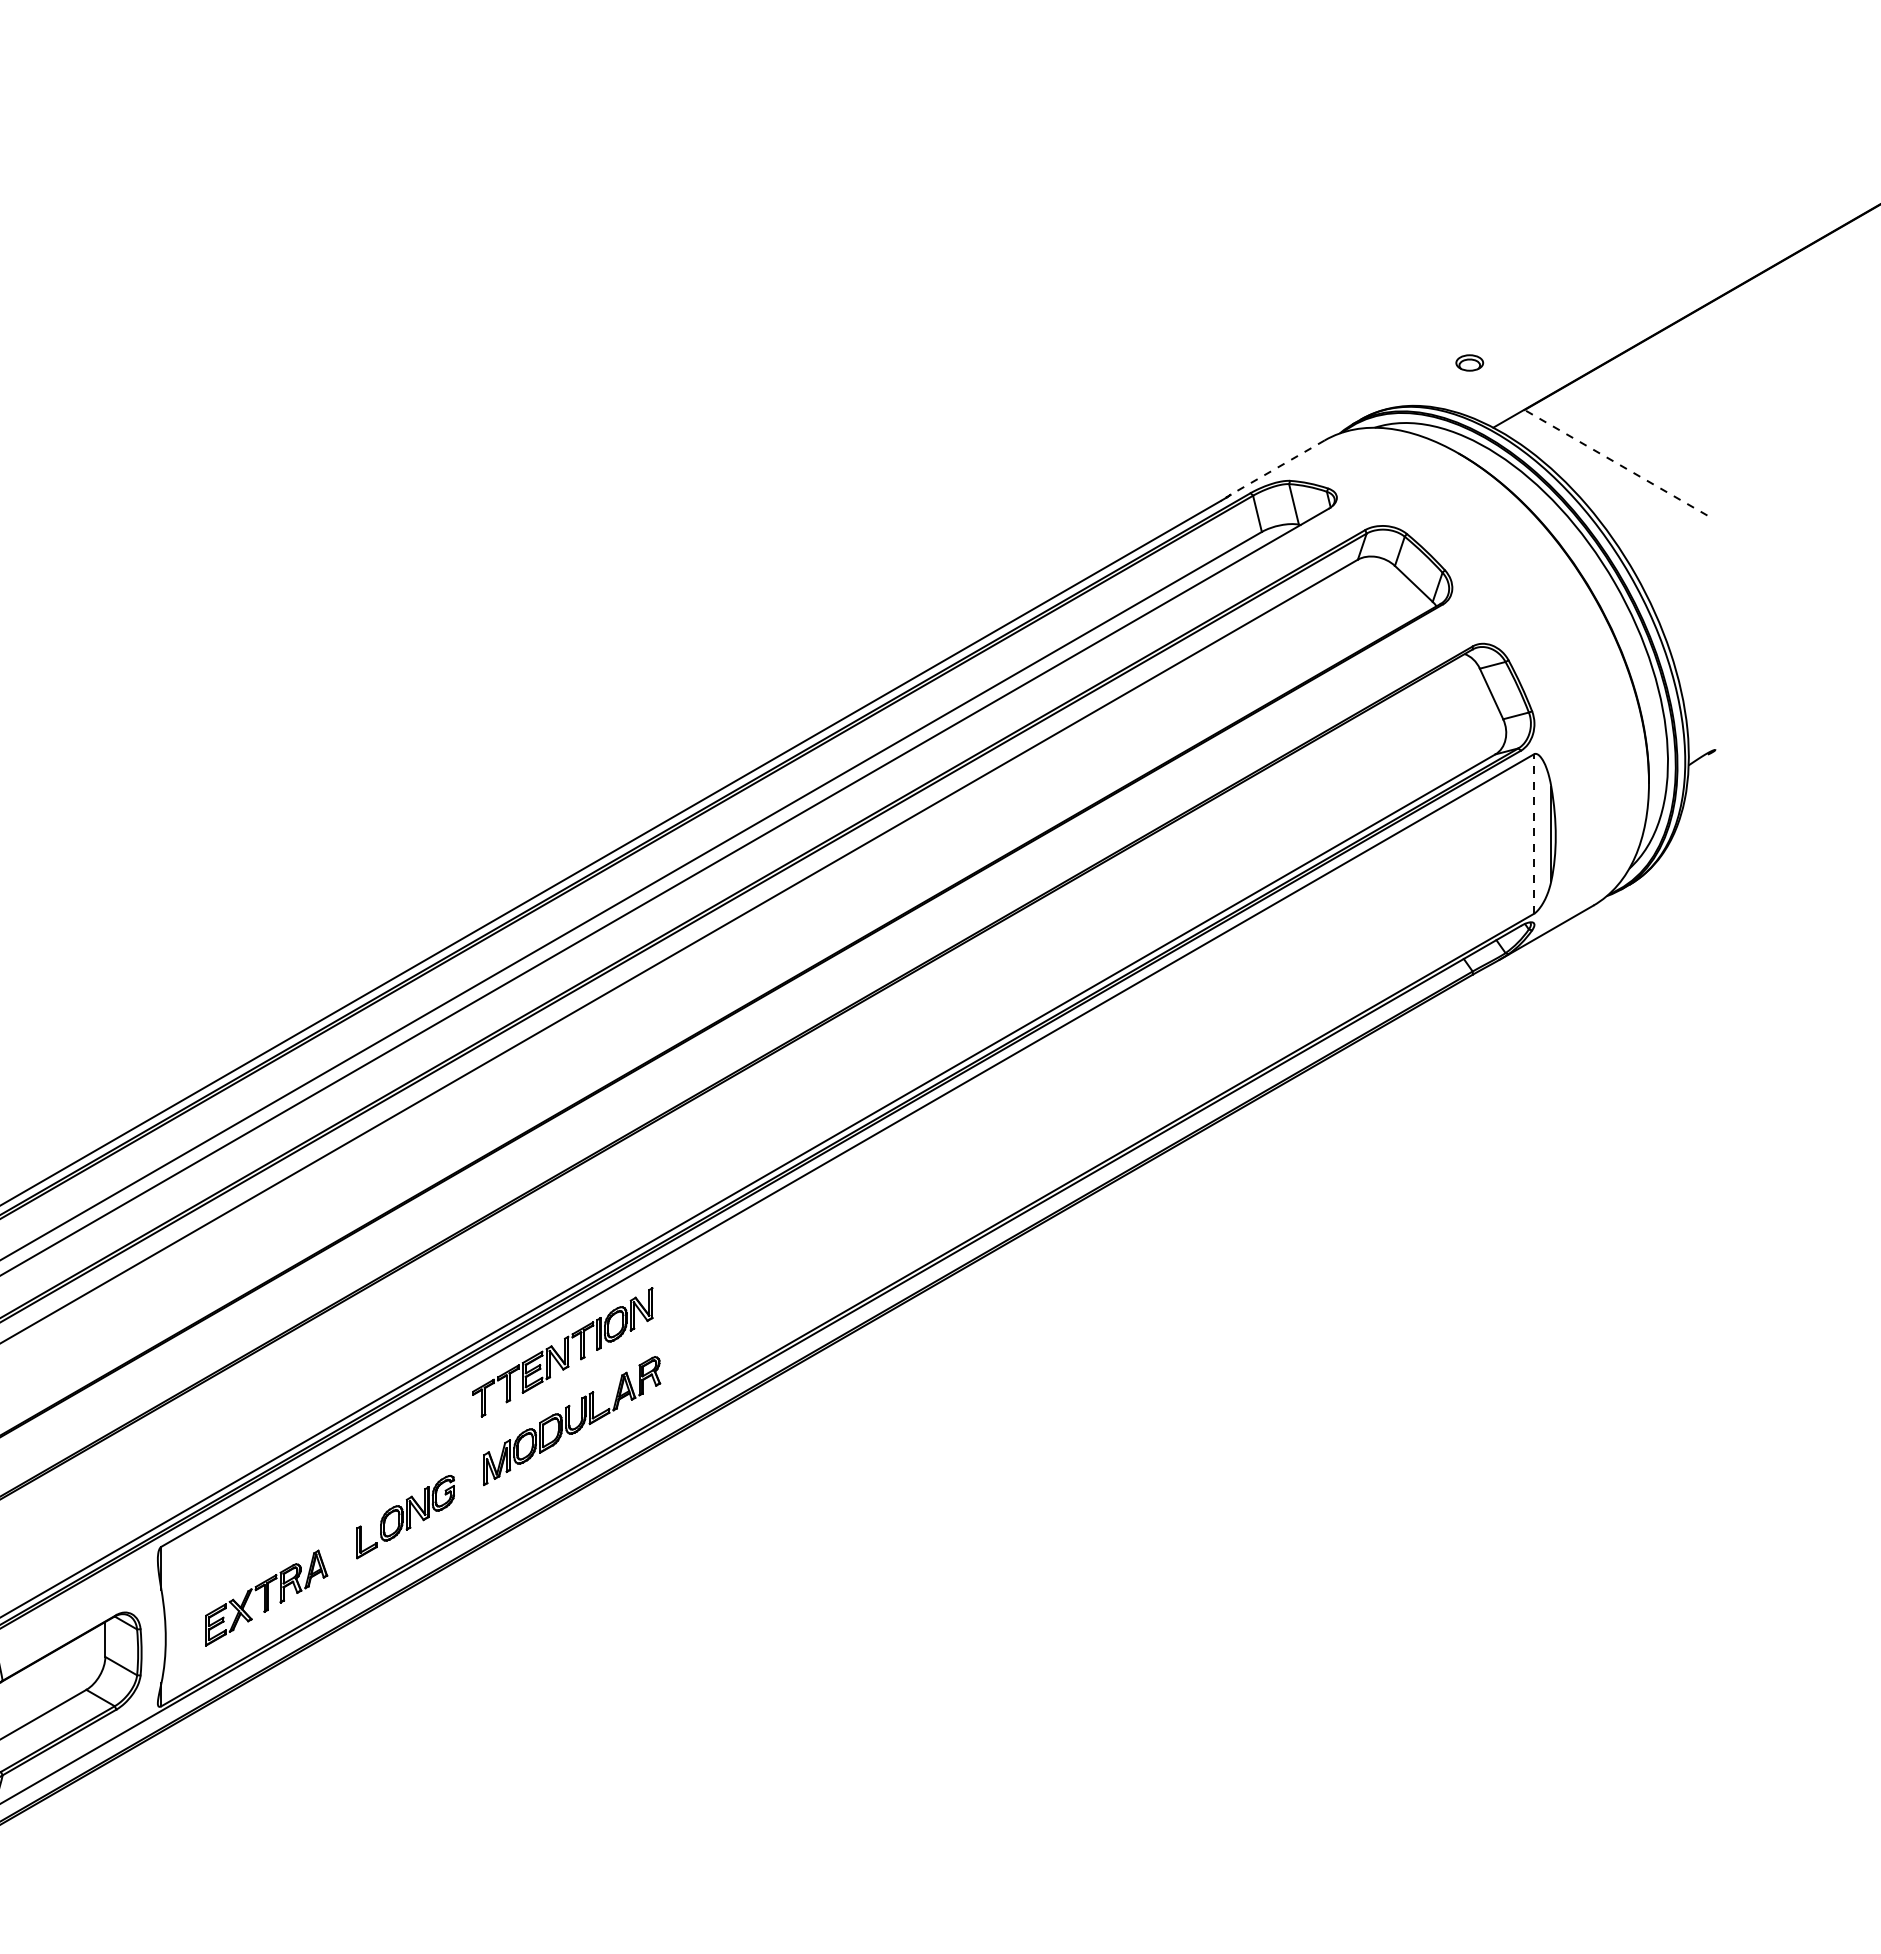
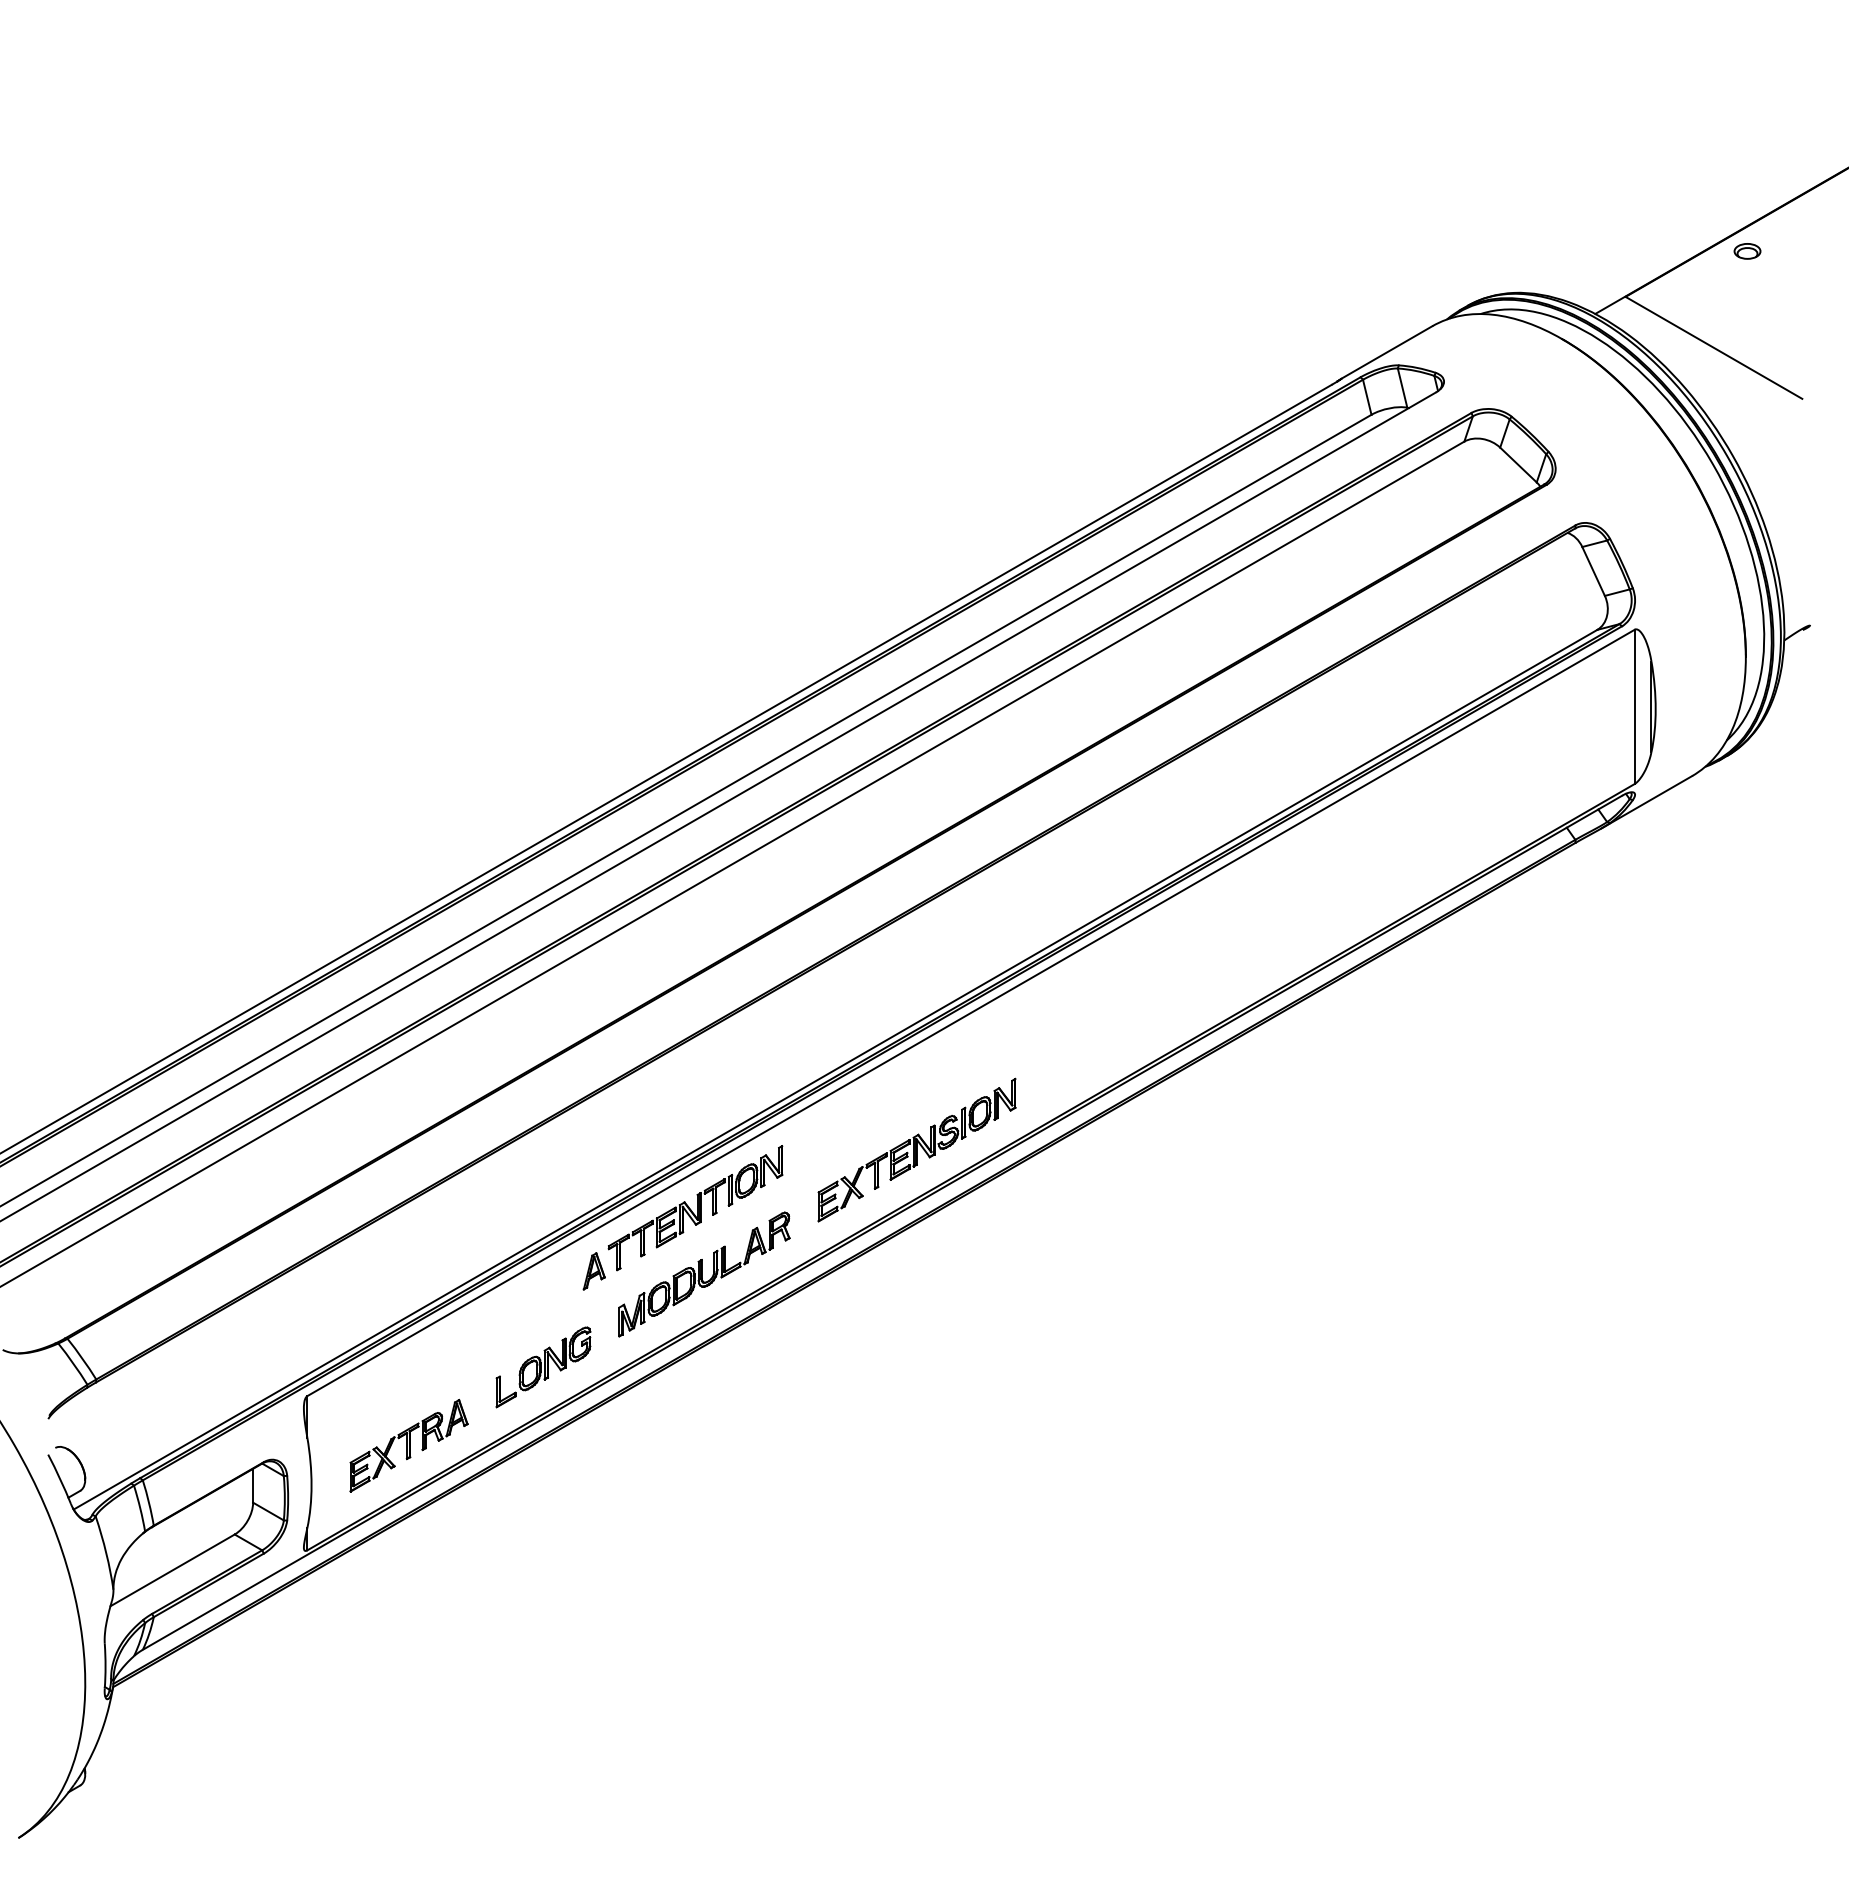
part: (1469, 363) -> (1747, 251), moved
line: (1615, 462) -> (1713, 347), dashed -> solid
line: (1277, 467) -> (1386, 352), dashed -> solid
line: (1533, 833) -> (1634, 706), dashed -> solid
part: (791, 1291) -> (916, 1149), added
part: (457, 1417) -> (593, 1271), added

